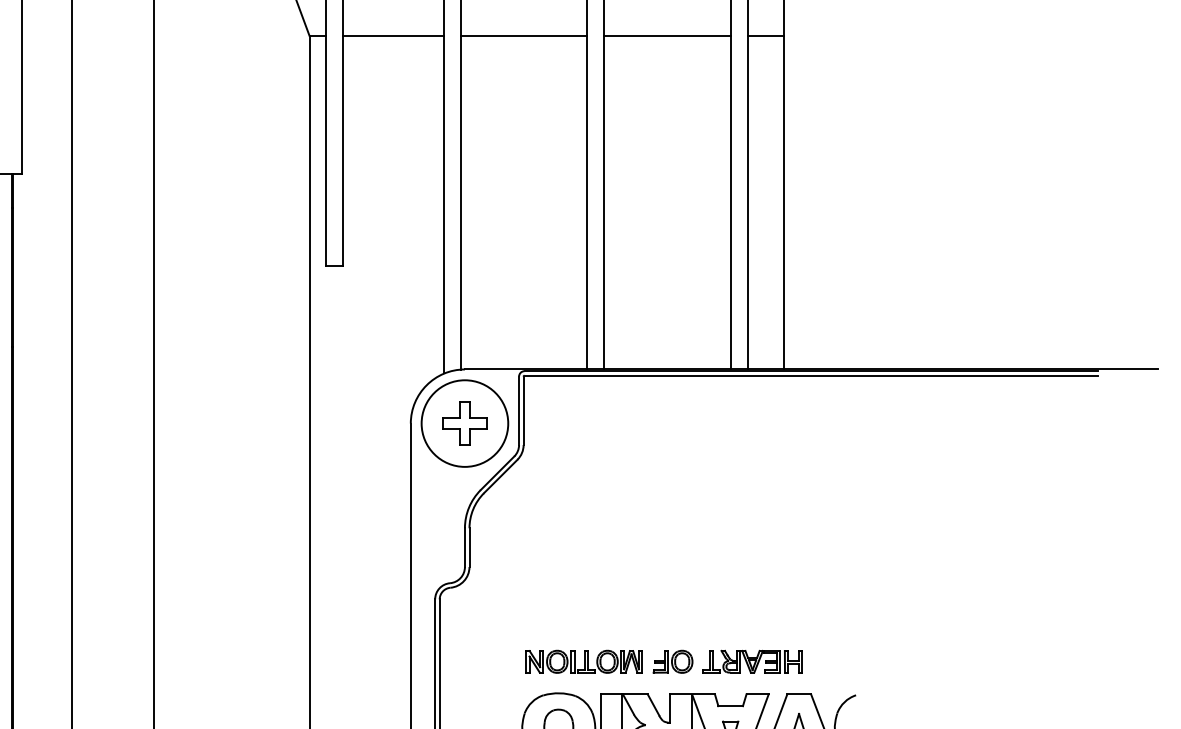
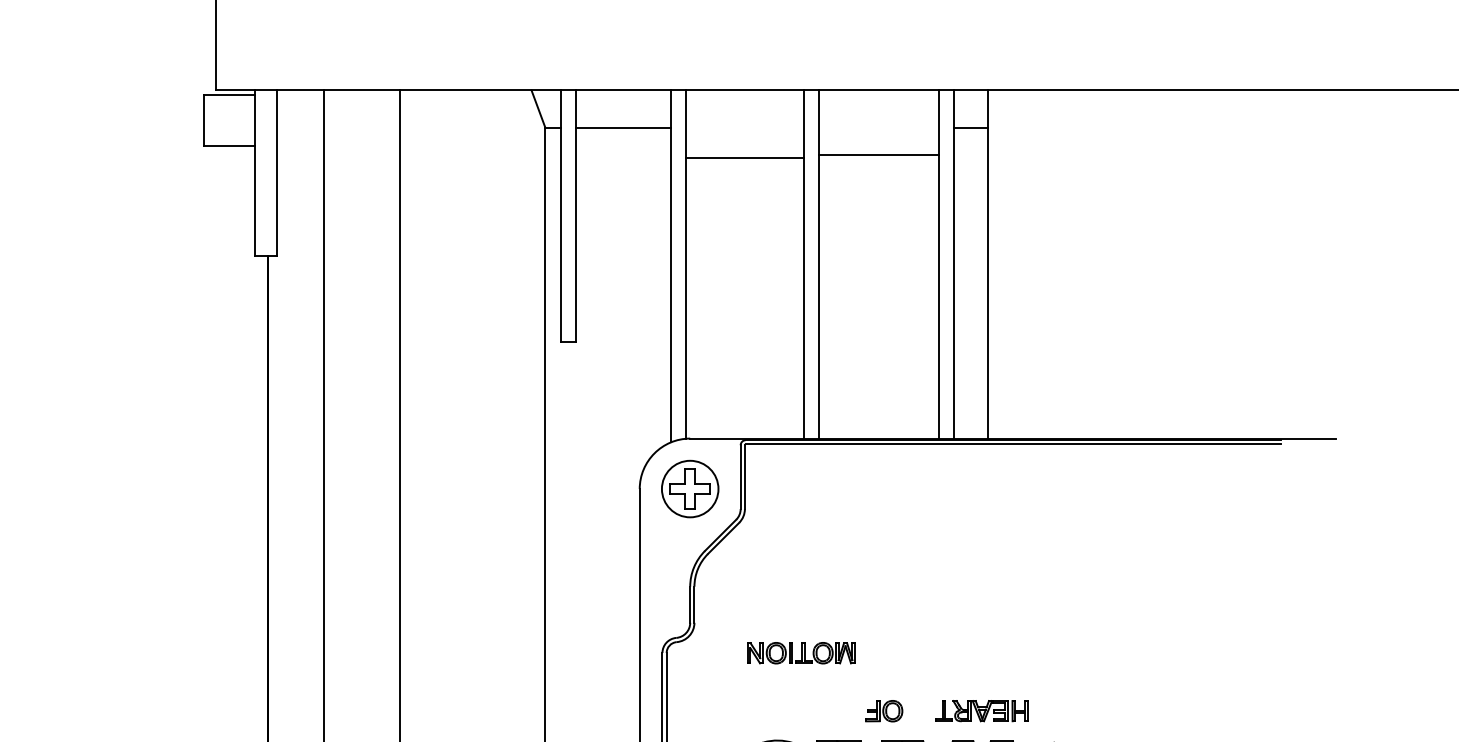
line: (524, 35) -> (745, 157), moved
line: (666, 35) -> (878, 154), moved
circle: (464, 422) -> (689, 488), size x0.7
part: (584, 662) -> (801, 653), moved
part: (751, 662) -> (981, 711), moved

